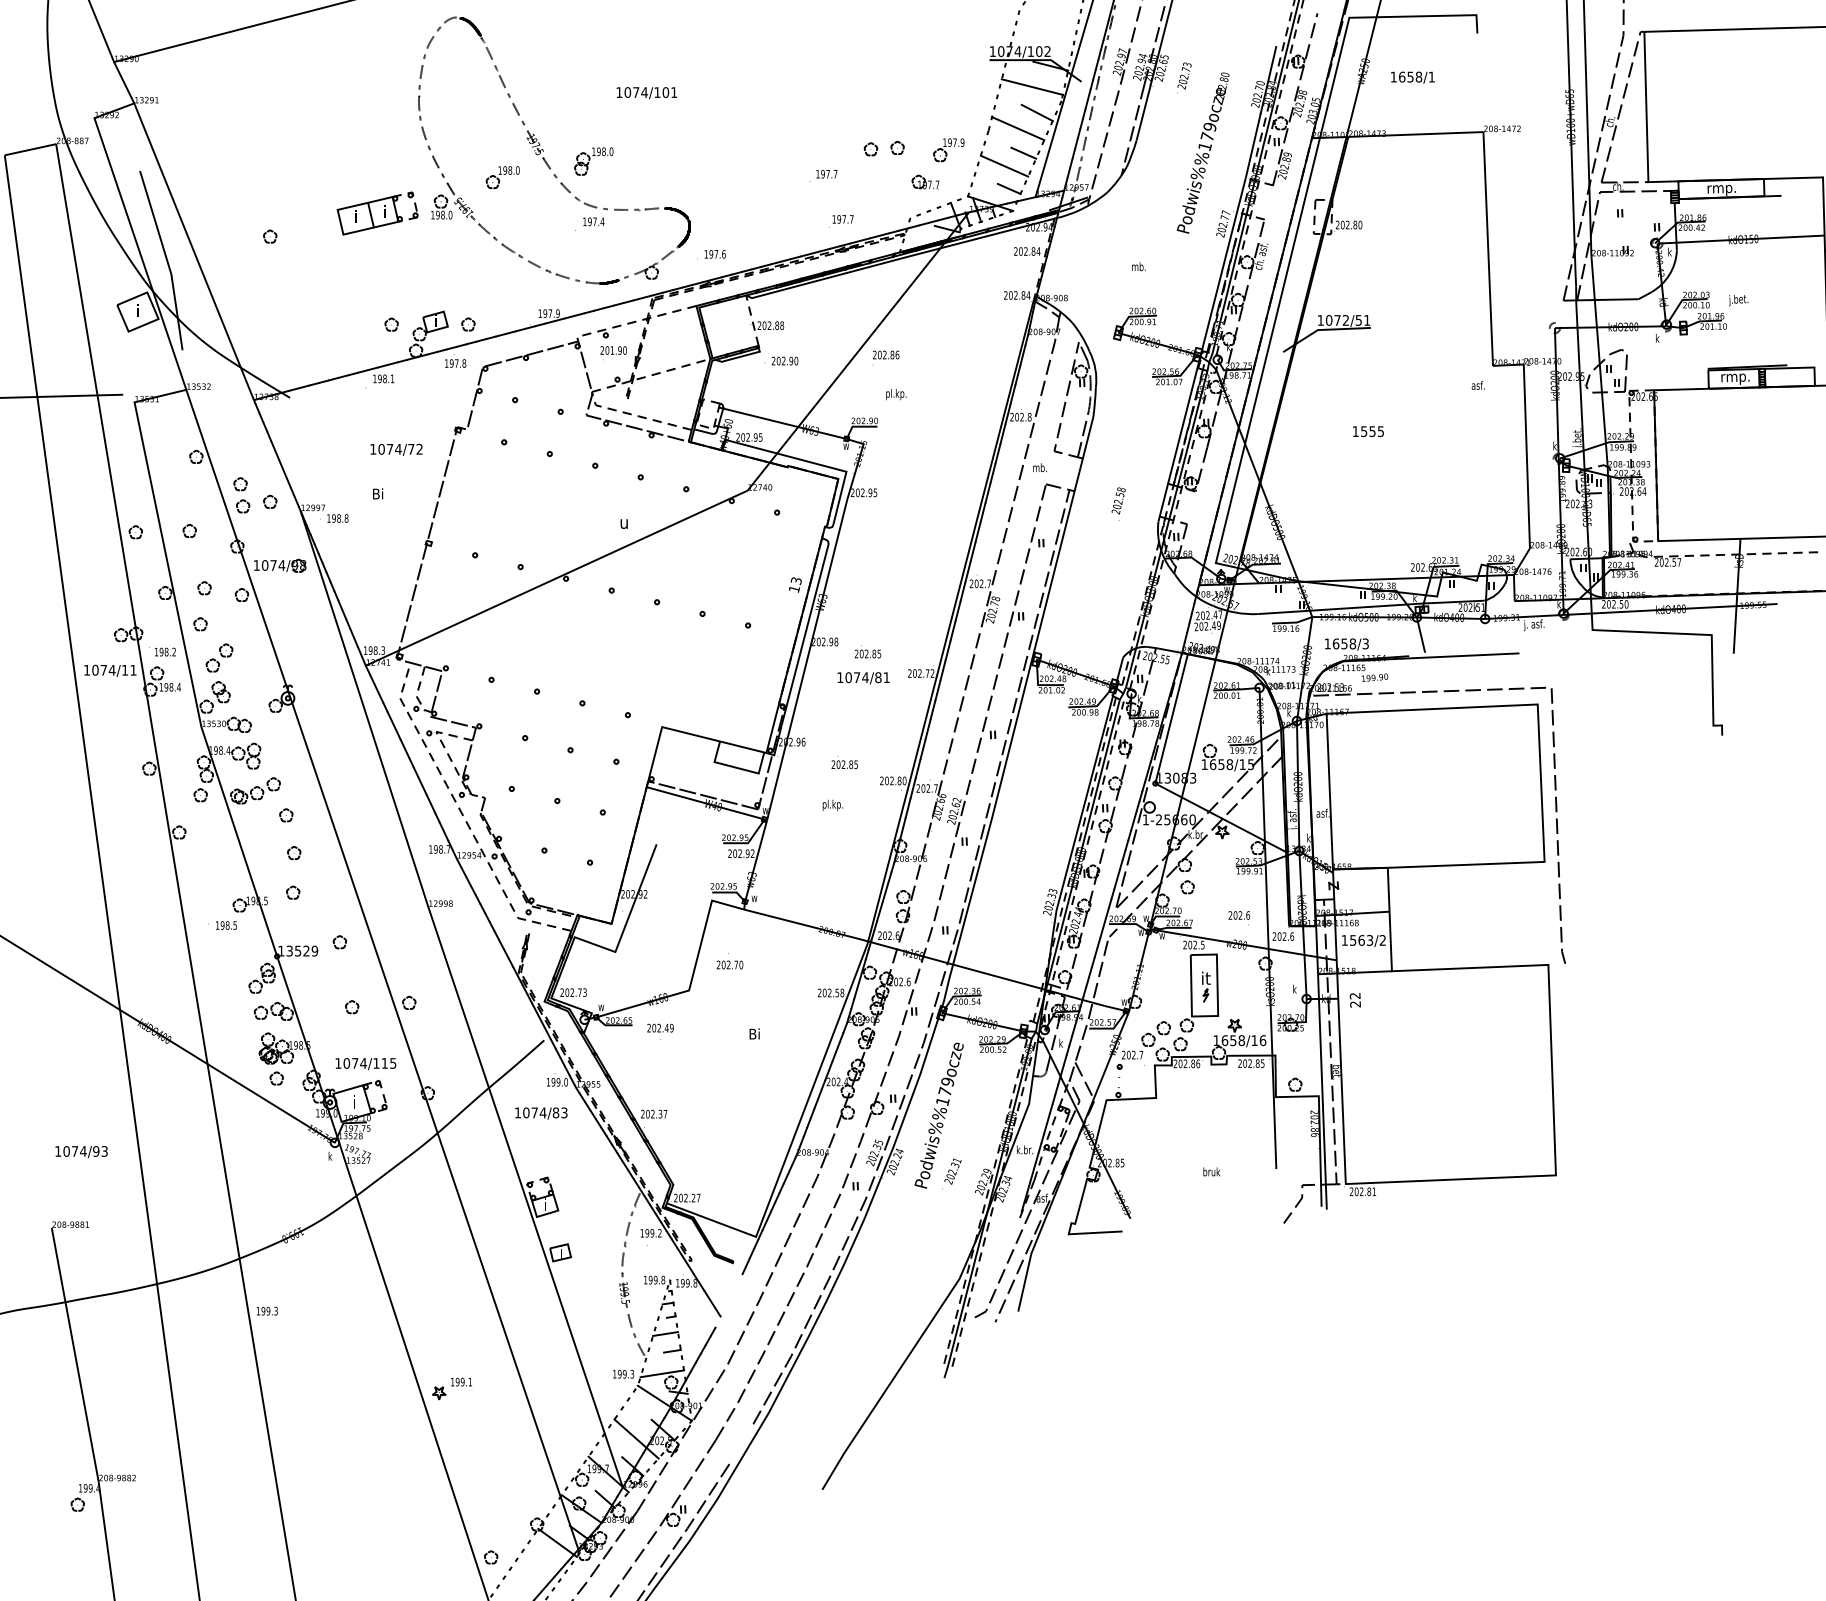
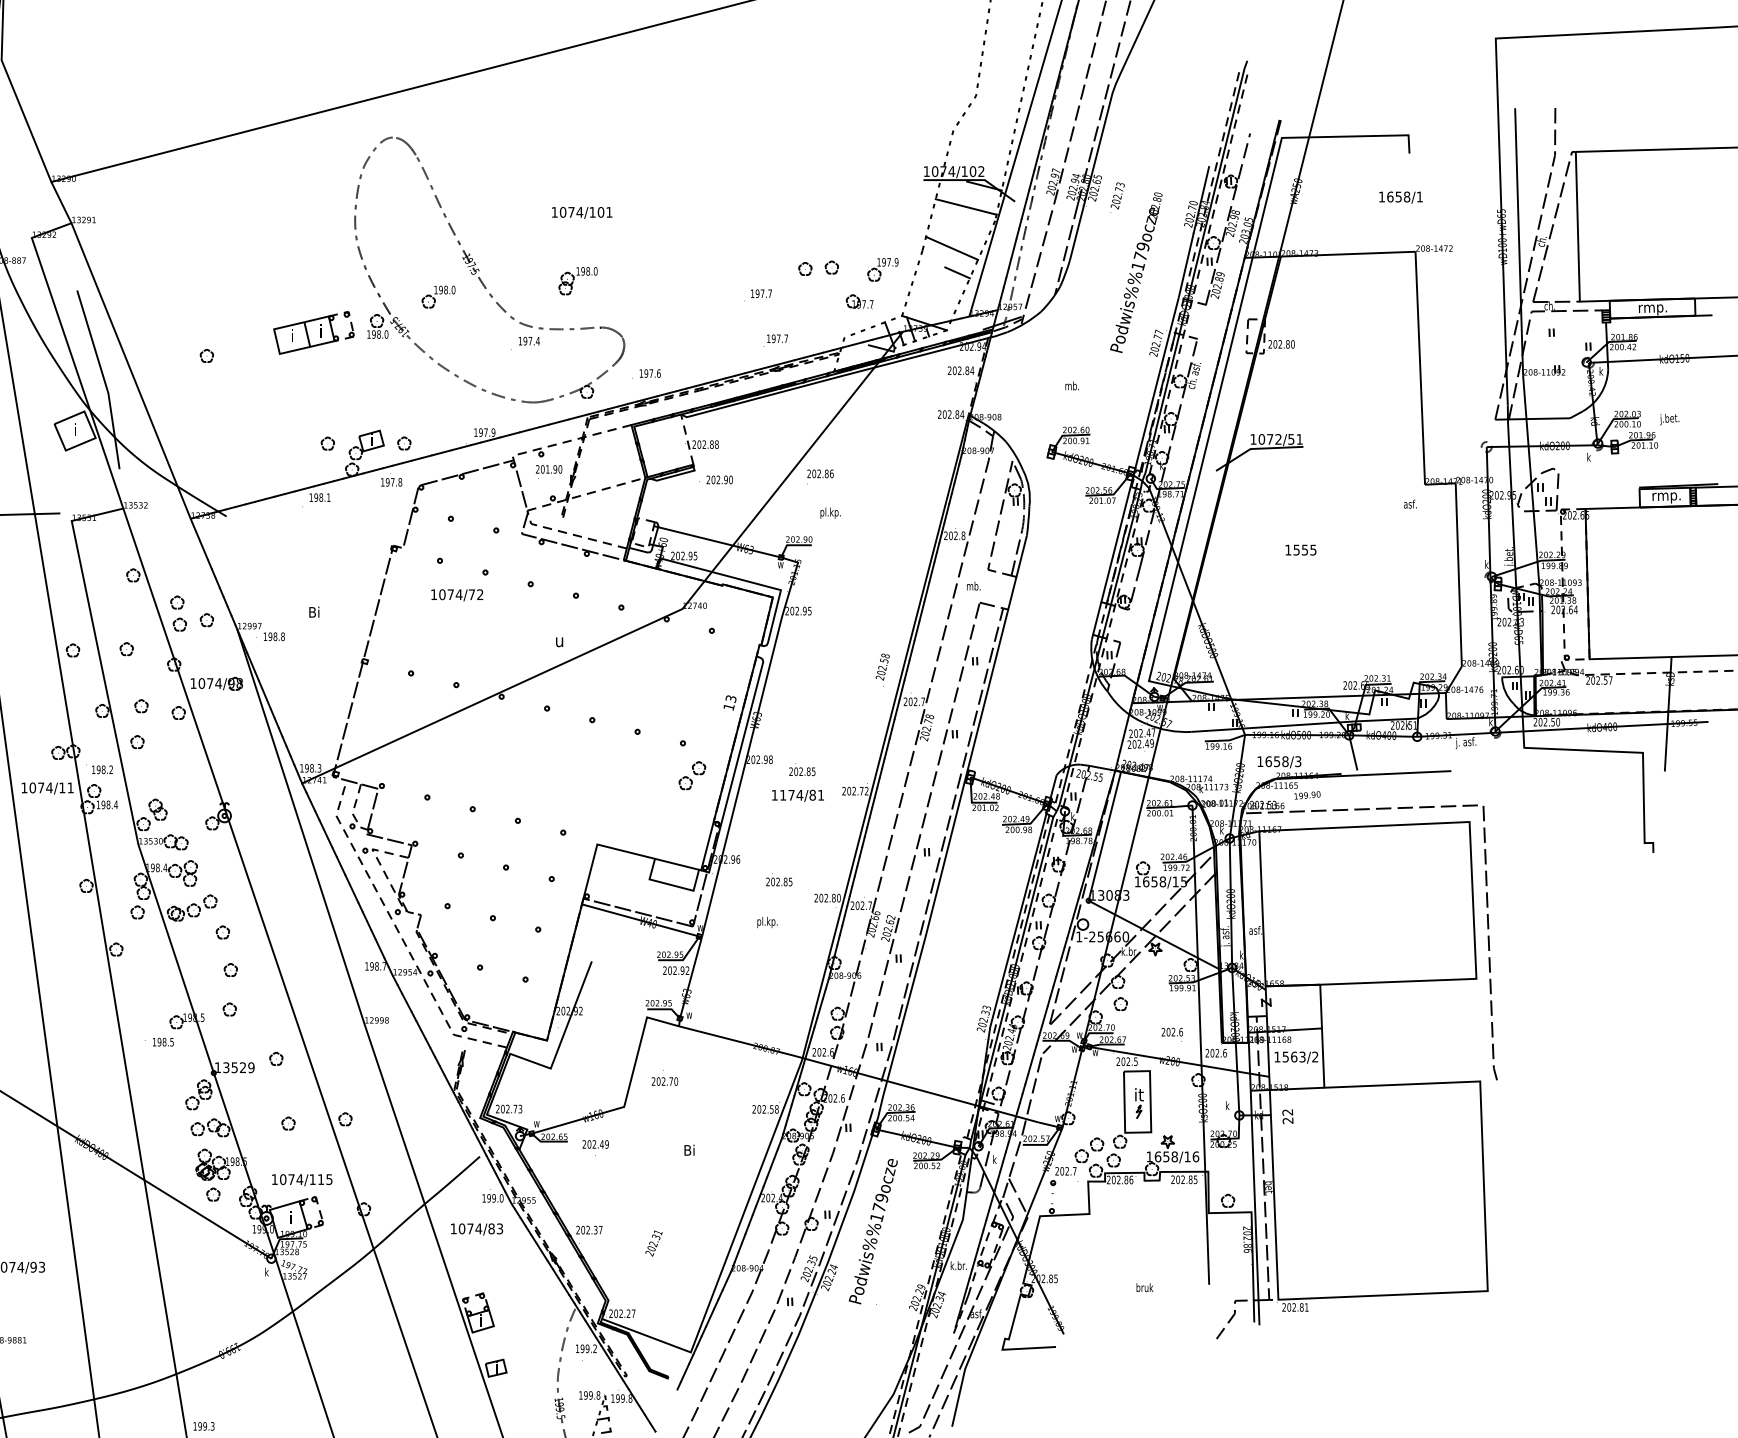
text: (1412, 77) -> (1400, 197), moved
line: (1036, 112) -> (970, 232), removed
part: (593, 161) -> (577, 281), moved
line: (1004, 165) -> (938, 285), removed
line: (1008, 188) -> (942, 307), removed
text: (396, 449) -> (457, 594), moved
text: (1118, 503) -> (882, 669), moved
part: (219, 657) -> (692, 775), moved
text: (848, 677) -> (782, 795), 1074/81 -> 1174/81
text: (952, 1171) -> (653, 1243), moved

